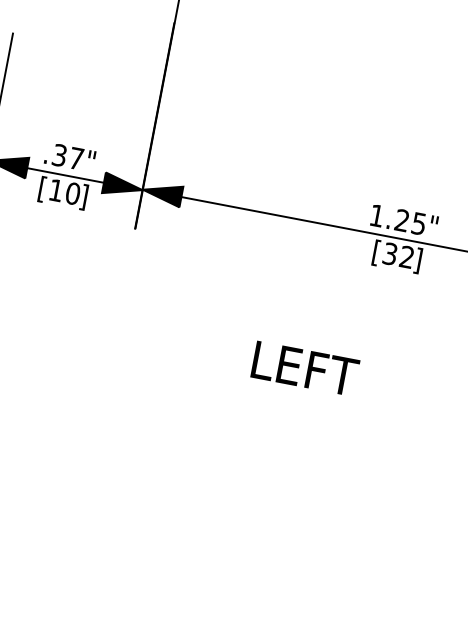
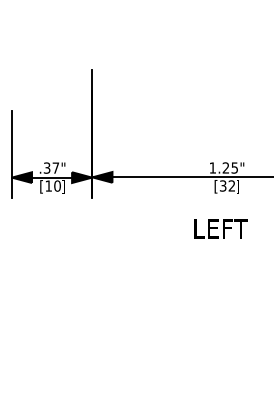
text: (303, 367) -> (220, 228), moved

